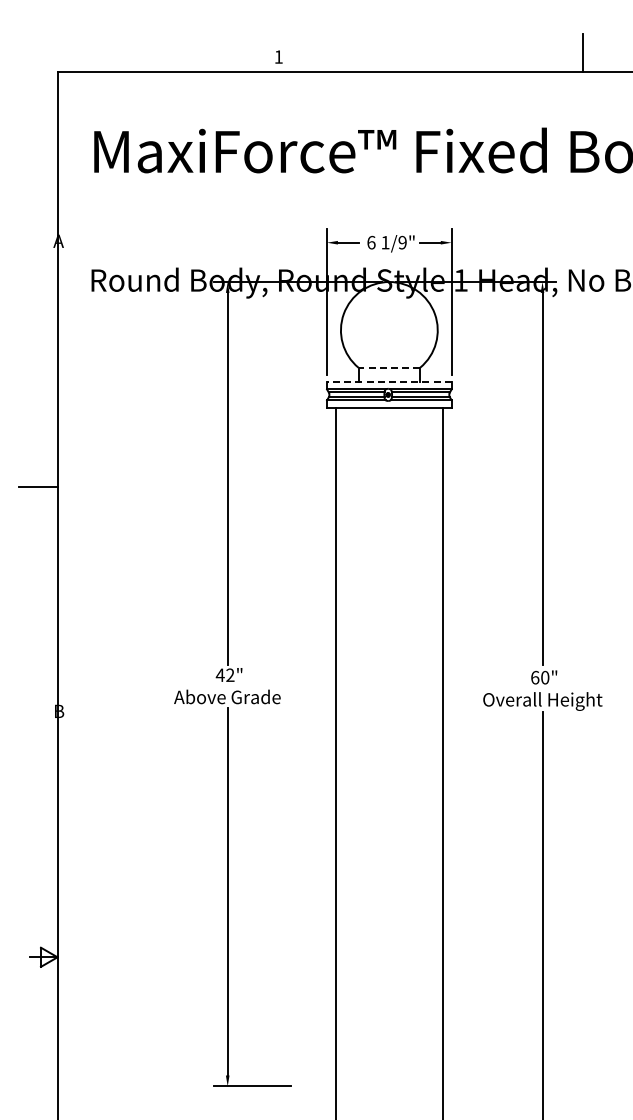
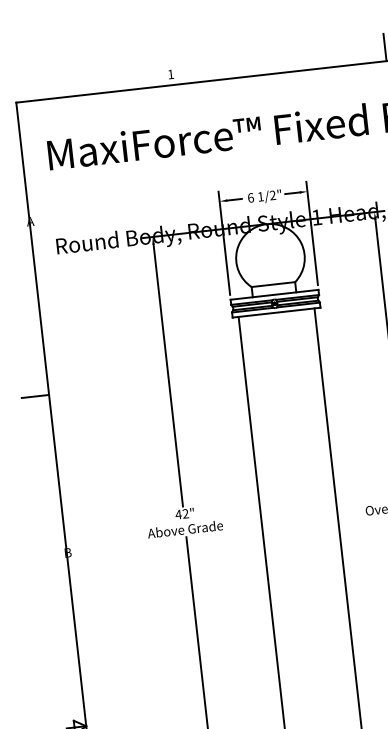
text: (402, 242) -> (272, 195), 1/9" -> 1/2"
line: (389, 367) -> (273, 284), dashed -> solid
line: (388, 382) -> (273, 295), dashed -> solid

